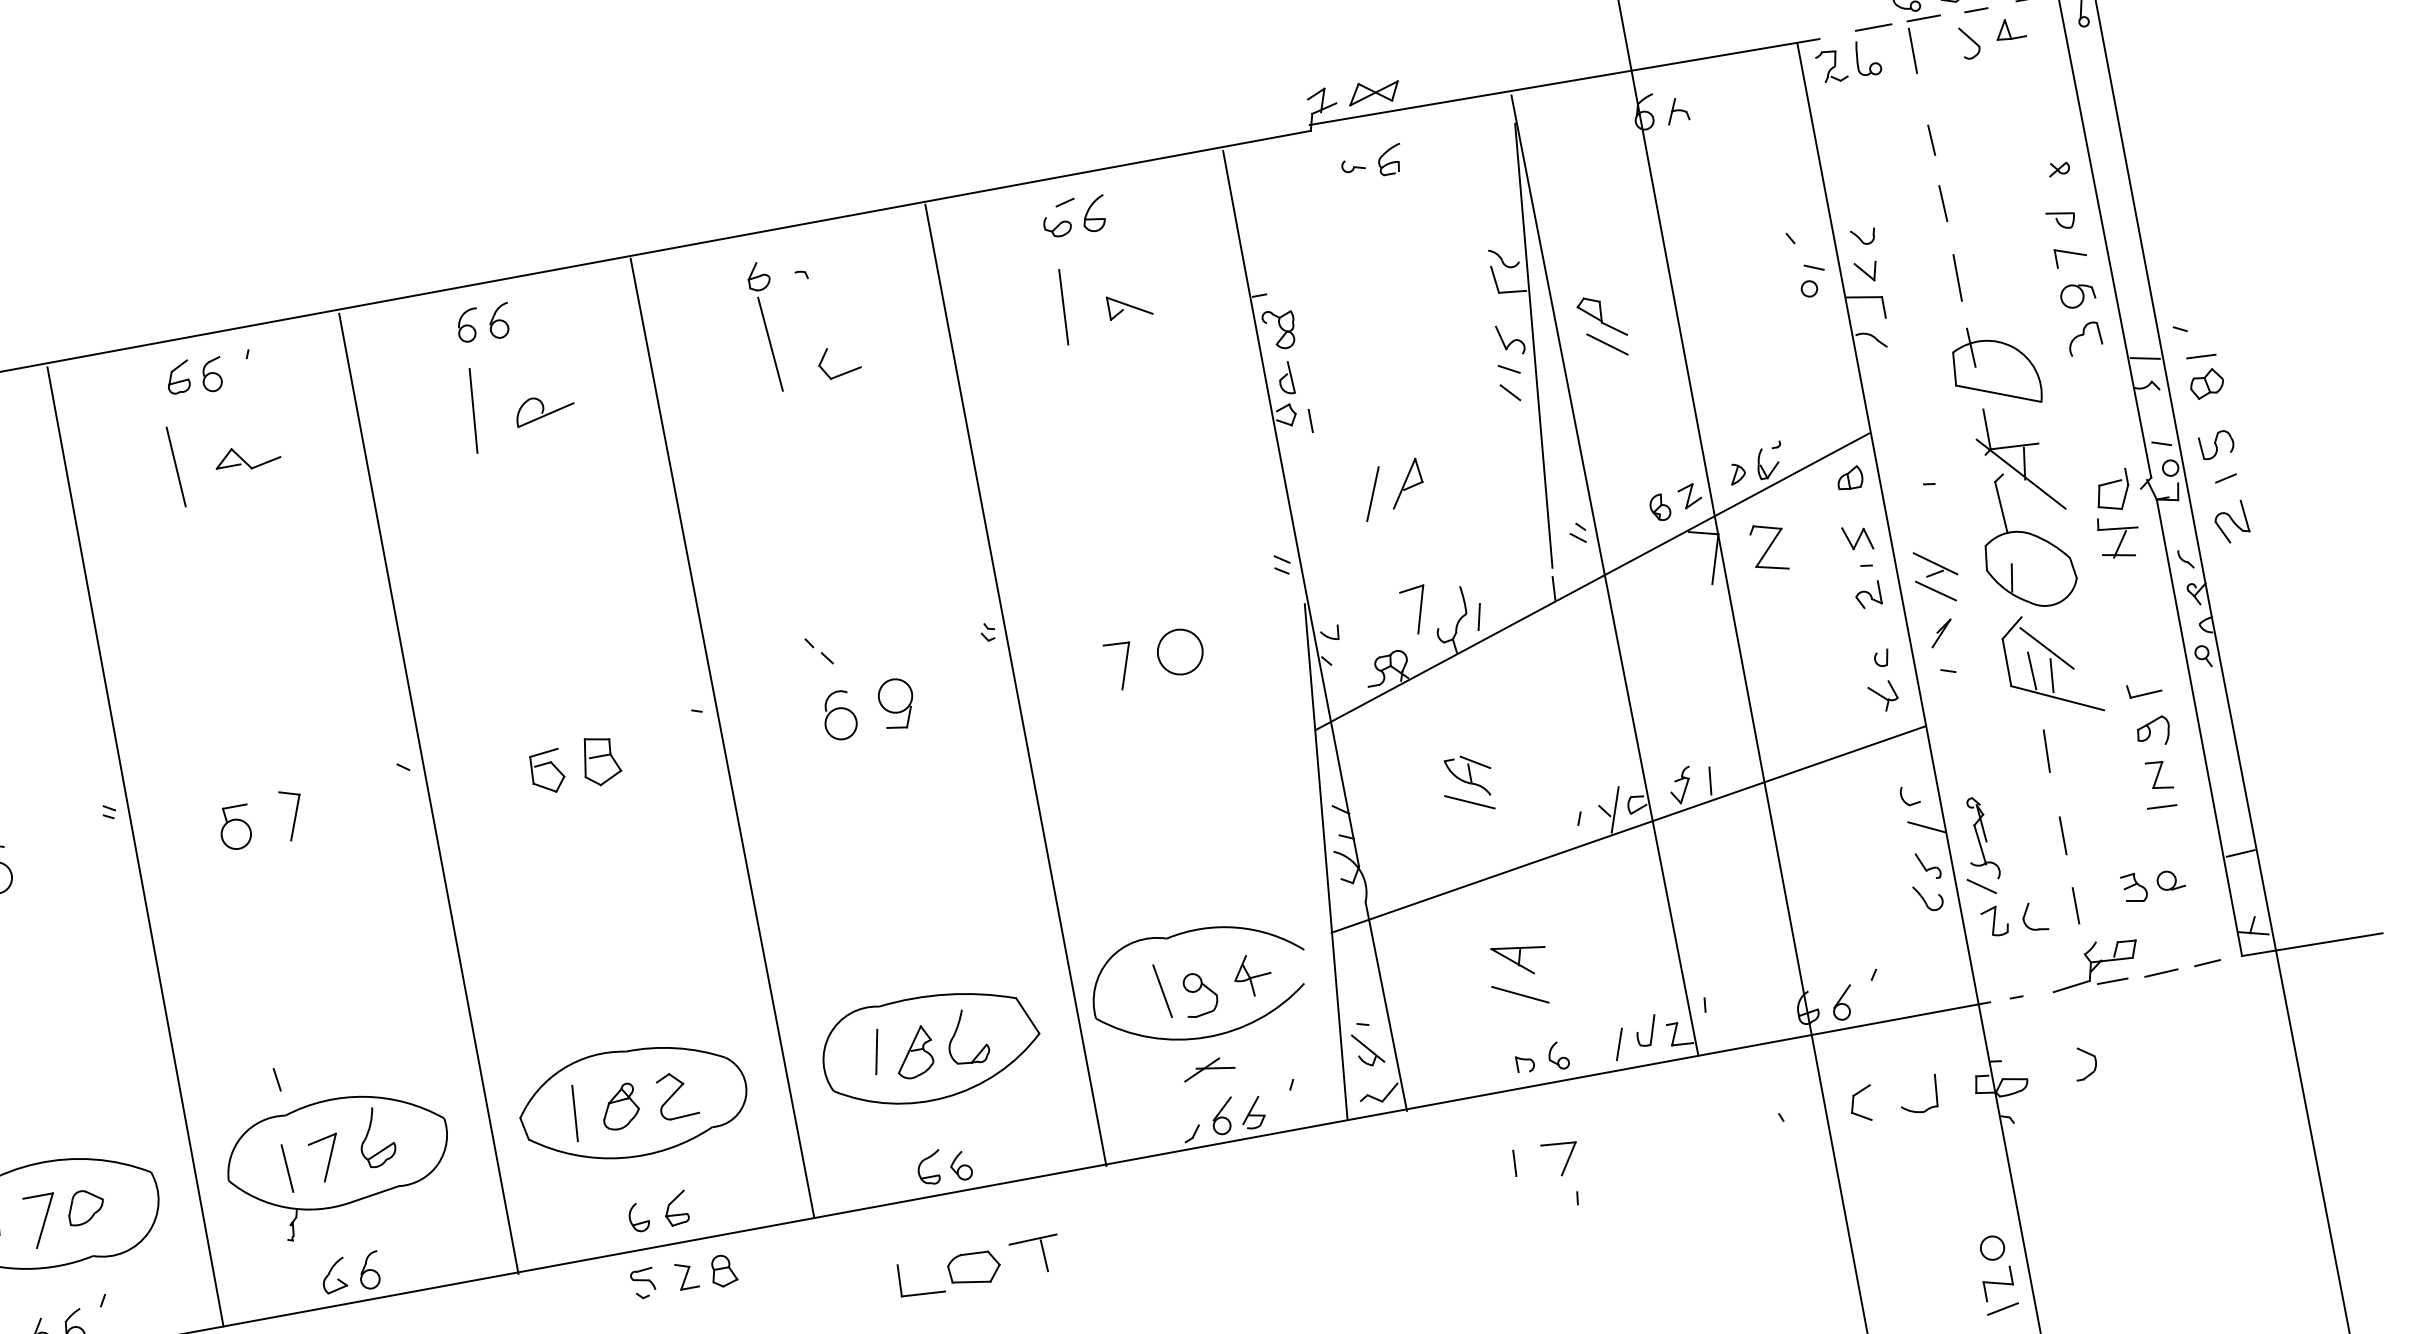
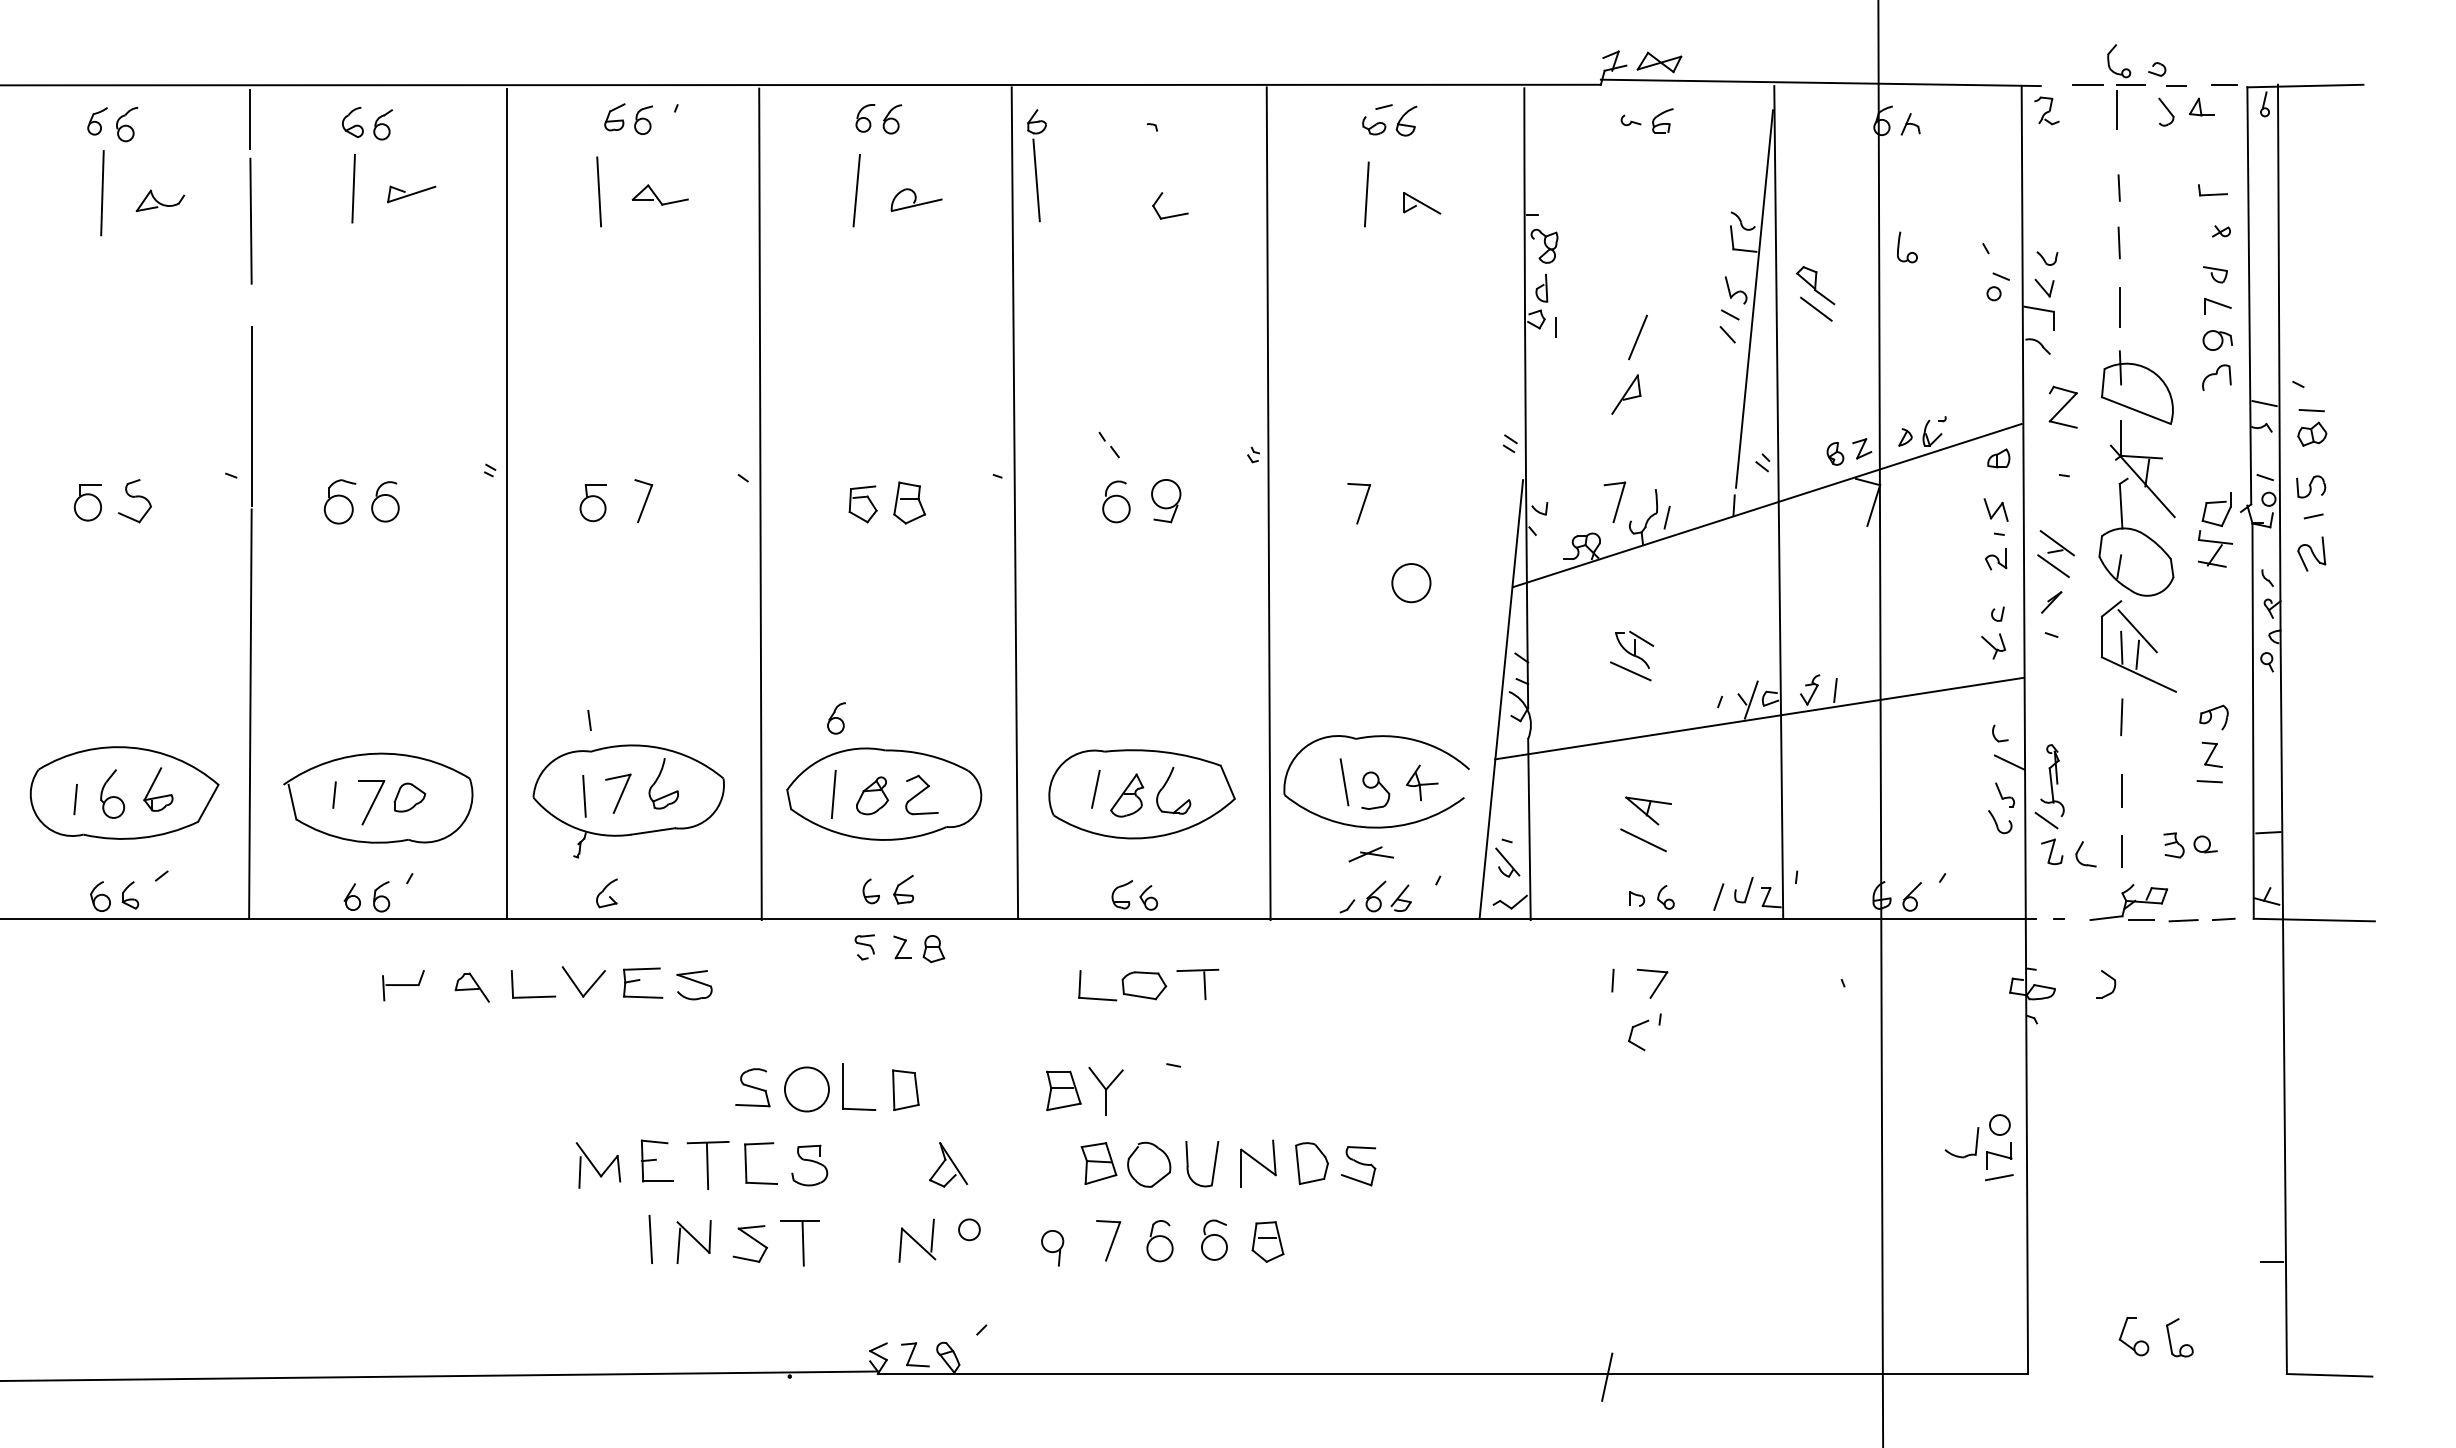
part: (1867, 58) -> (1907, 247), moved
part: (767, 327) -> (1036, 165), moved
line: (1372, 494) -> (1637, 337), moved
part: (1767, 547) -> (2062, 406), moved
circle: (1180, 652) -> (1411, 583), moved
part: (2143, 689) -> (2212, 190), moved
part: (1854, 1103) -> (1632, 1033), moved
part: (1917, 1110) -> (1958, 1155), moved
part: (369, 1270) -> (836, 718), moved

